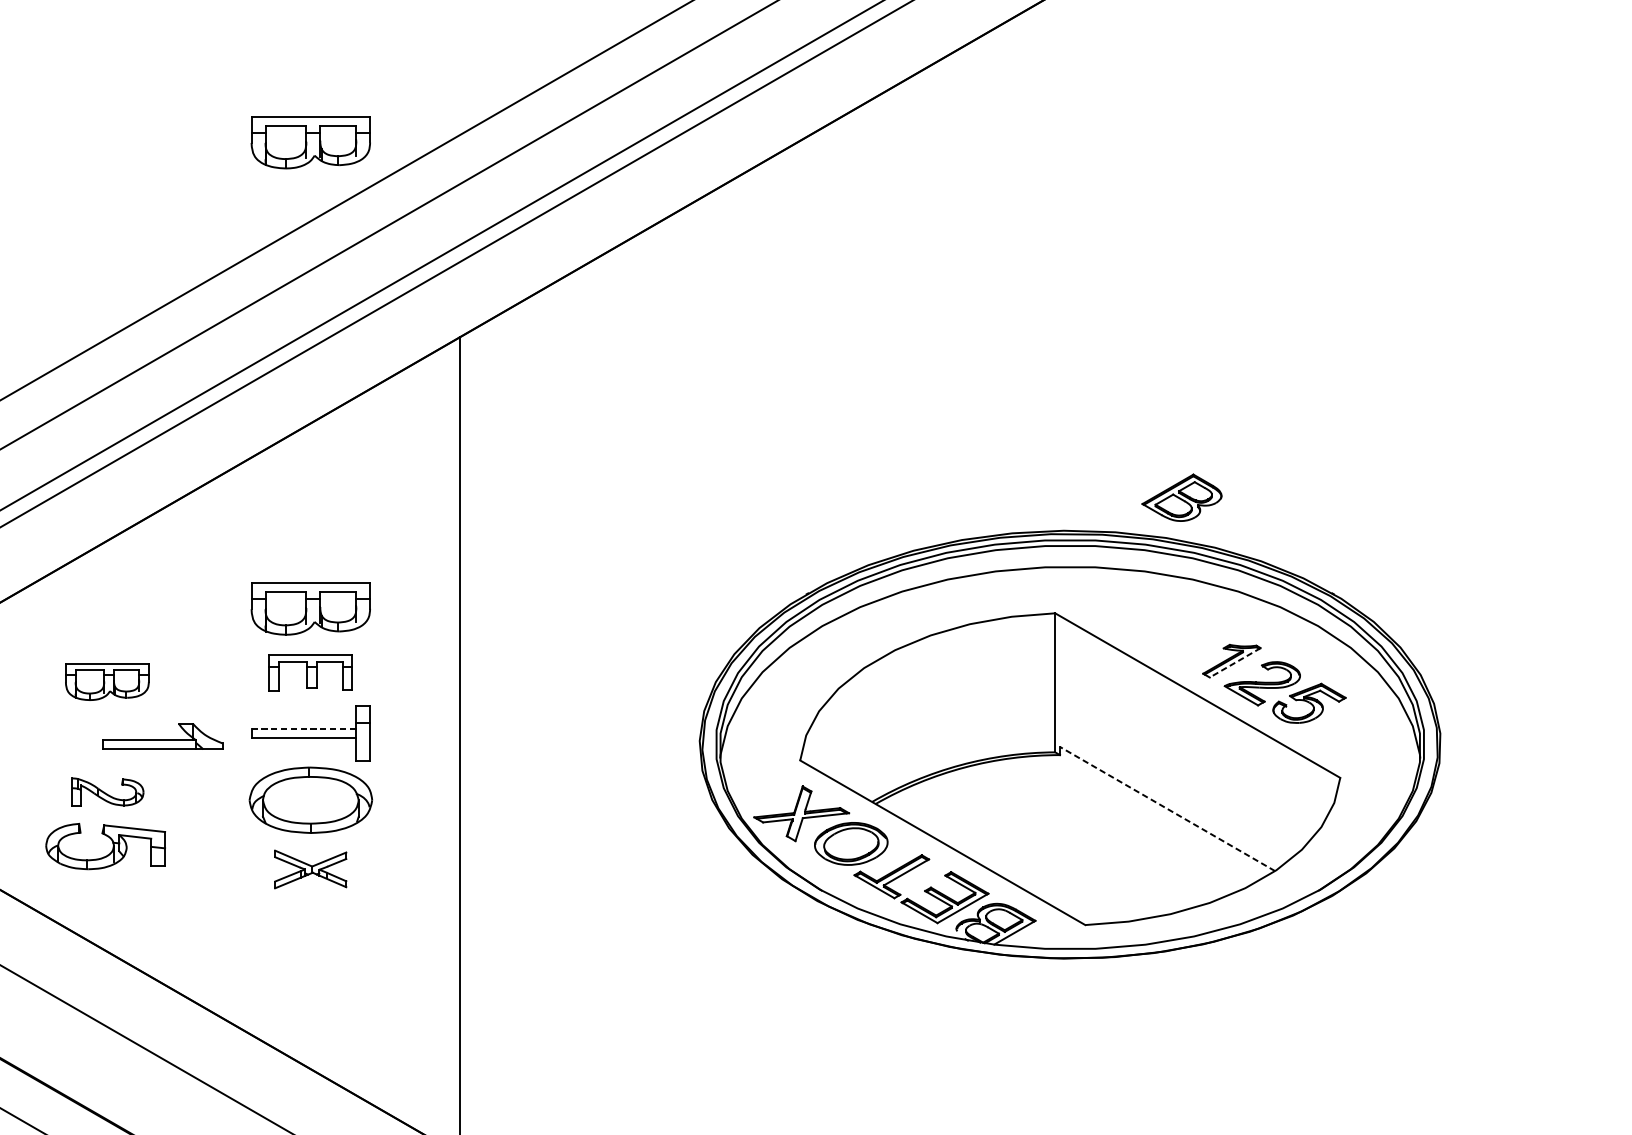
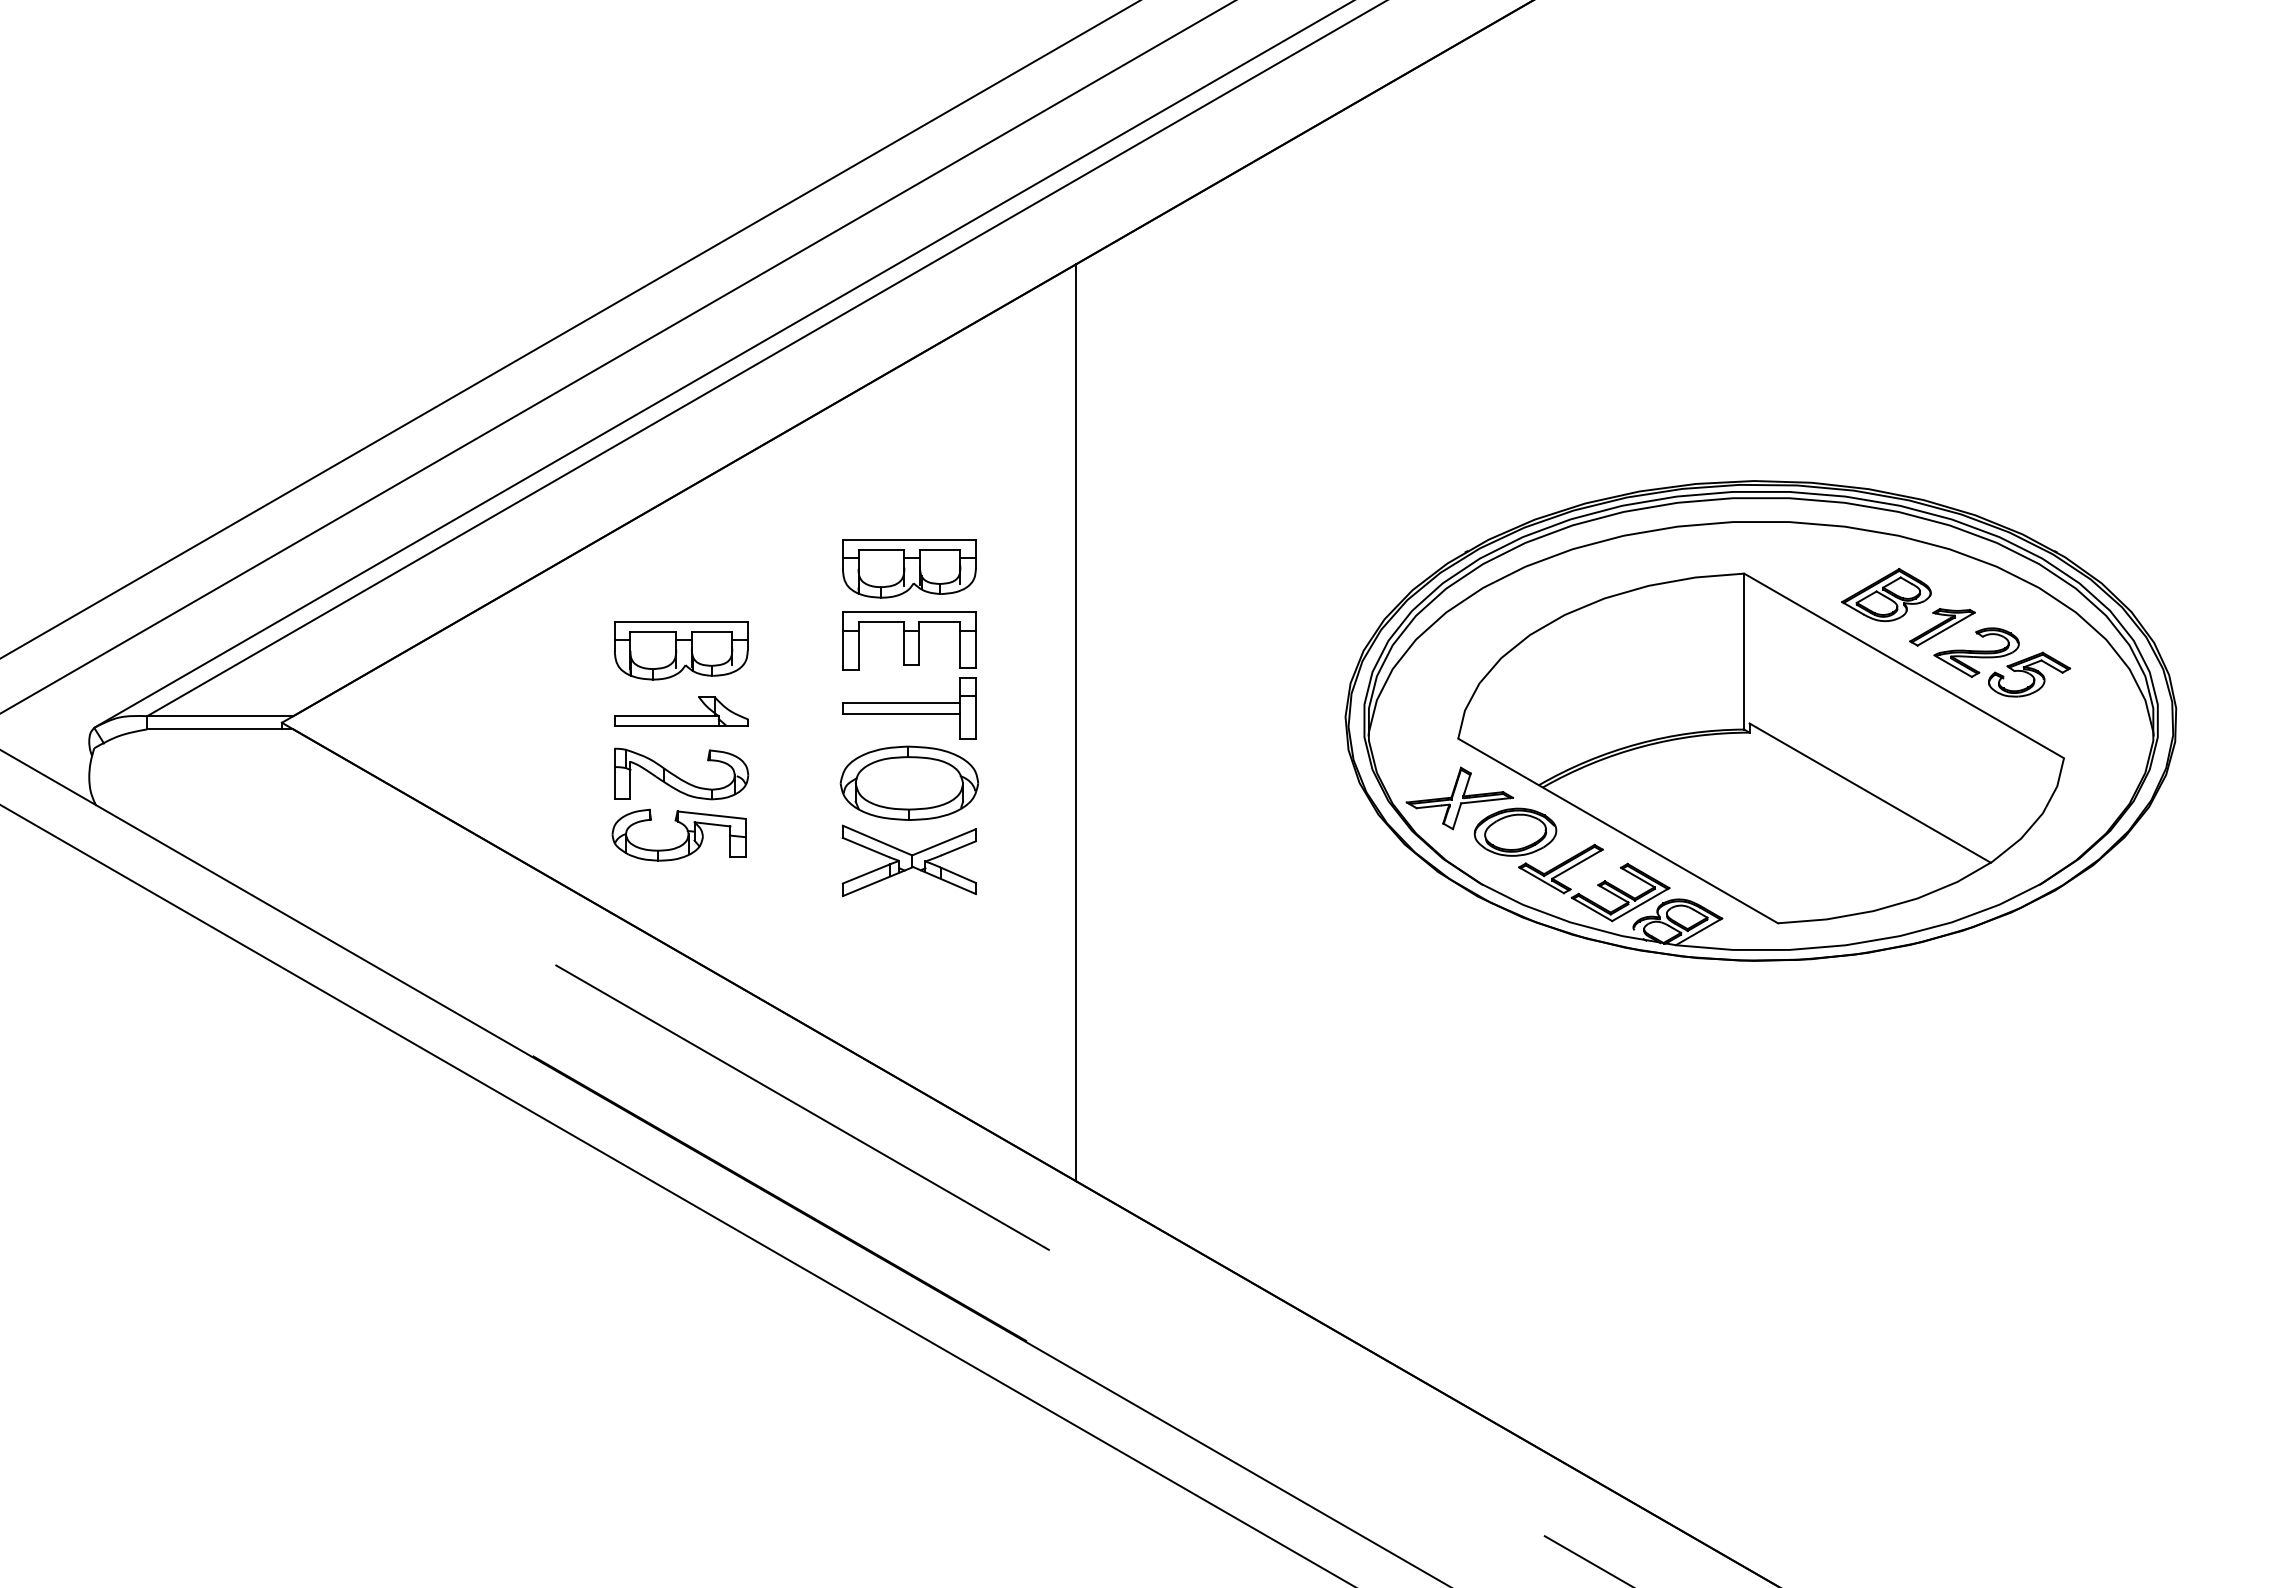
part: (310, 142) -> (909, 45), removed
part: (1182, 498) -> (1886, 595), moved
line: (1235, 663) -> (1946, 629), dashed -> solid
part: (310, 672) -> (909, 640), size x1.43
part: (106, 681) -> (680, 650), size x1.43
line: (303, 729) -> (901, 703), dashed -> solid
part: (162, 736) -> (681, 711), moved
part: (107, 791) -> (681, 773), size x1.67
line: (1166, 808) -> (1869, 792), dashed -> solid
part: (310, 869) -> (908, 860), size x1.67

